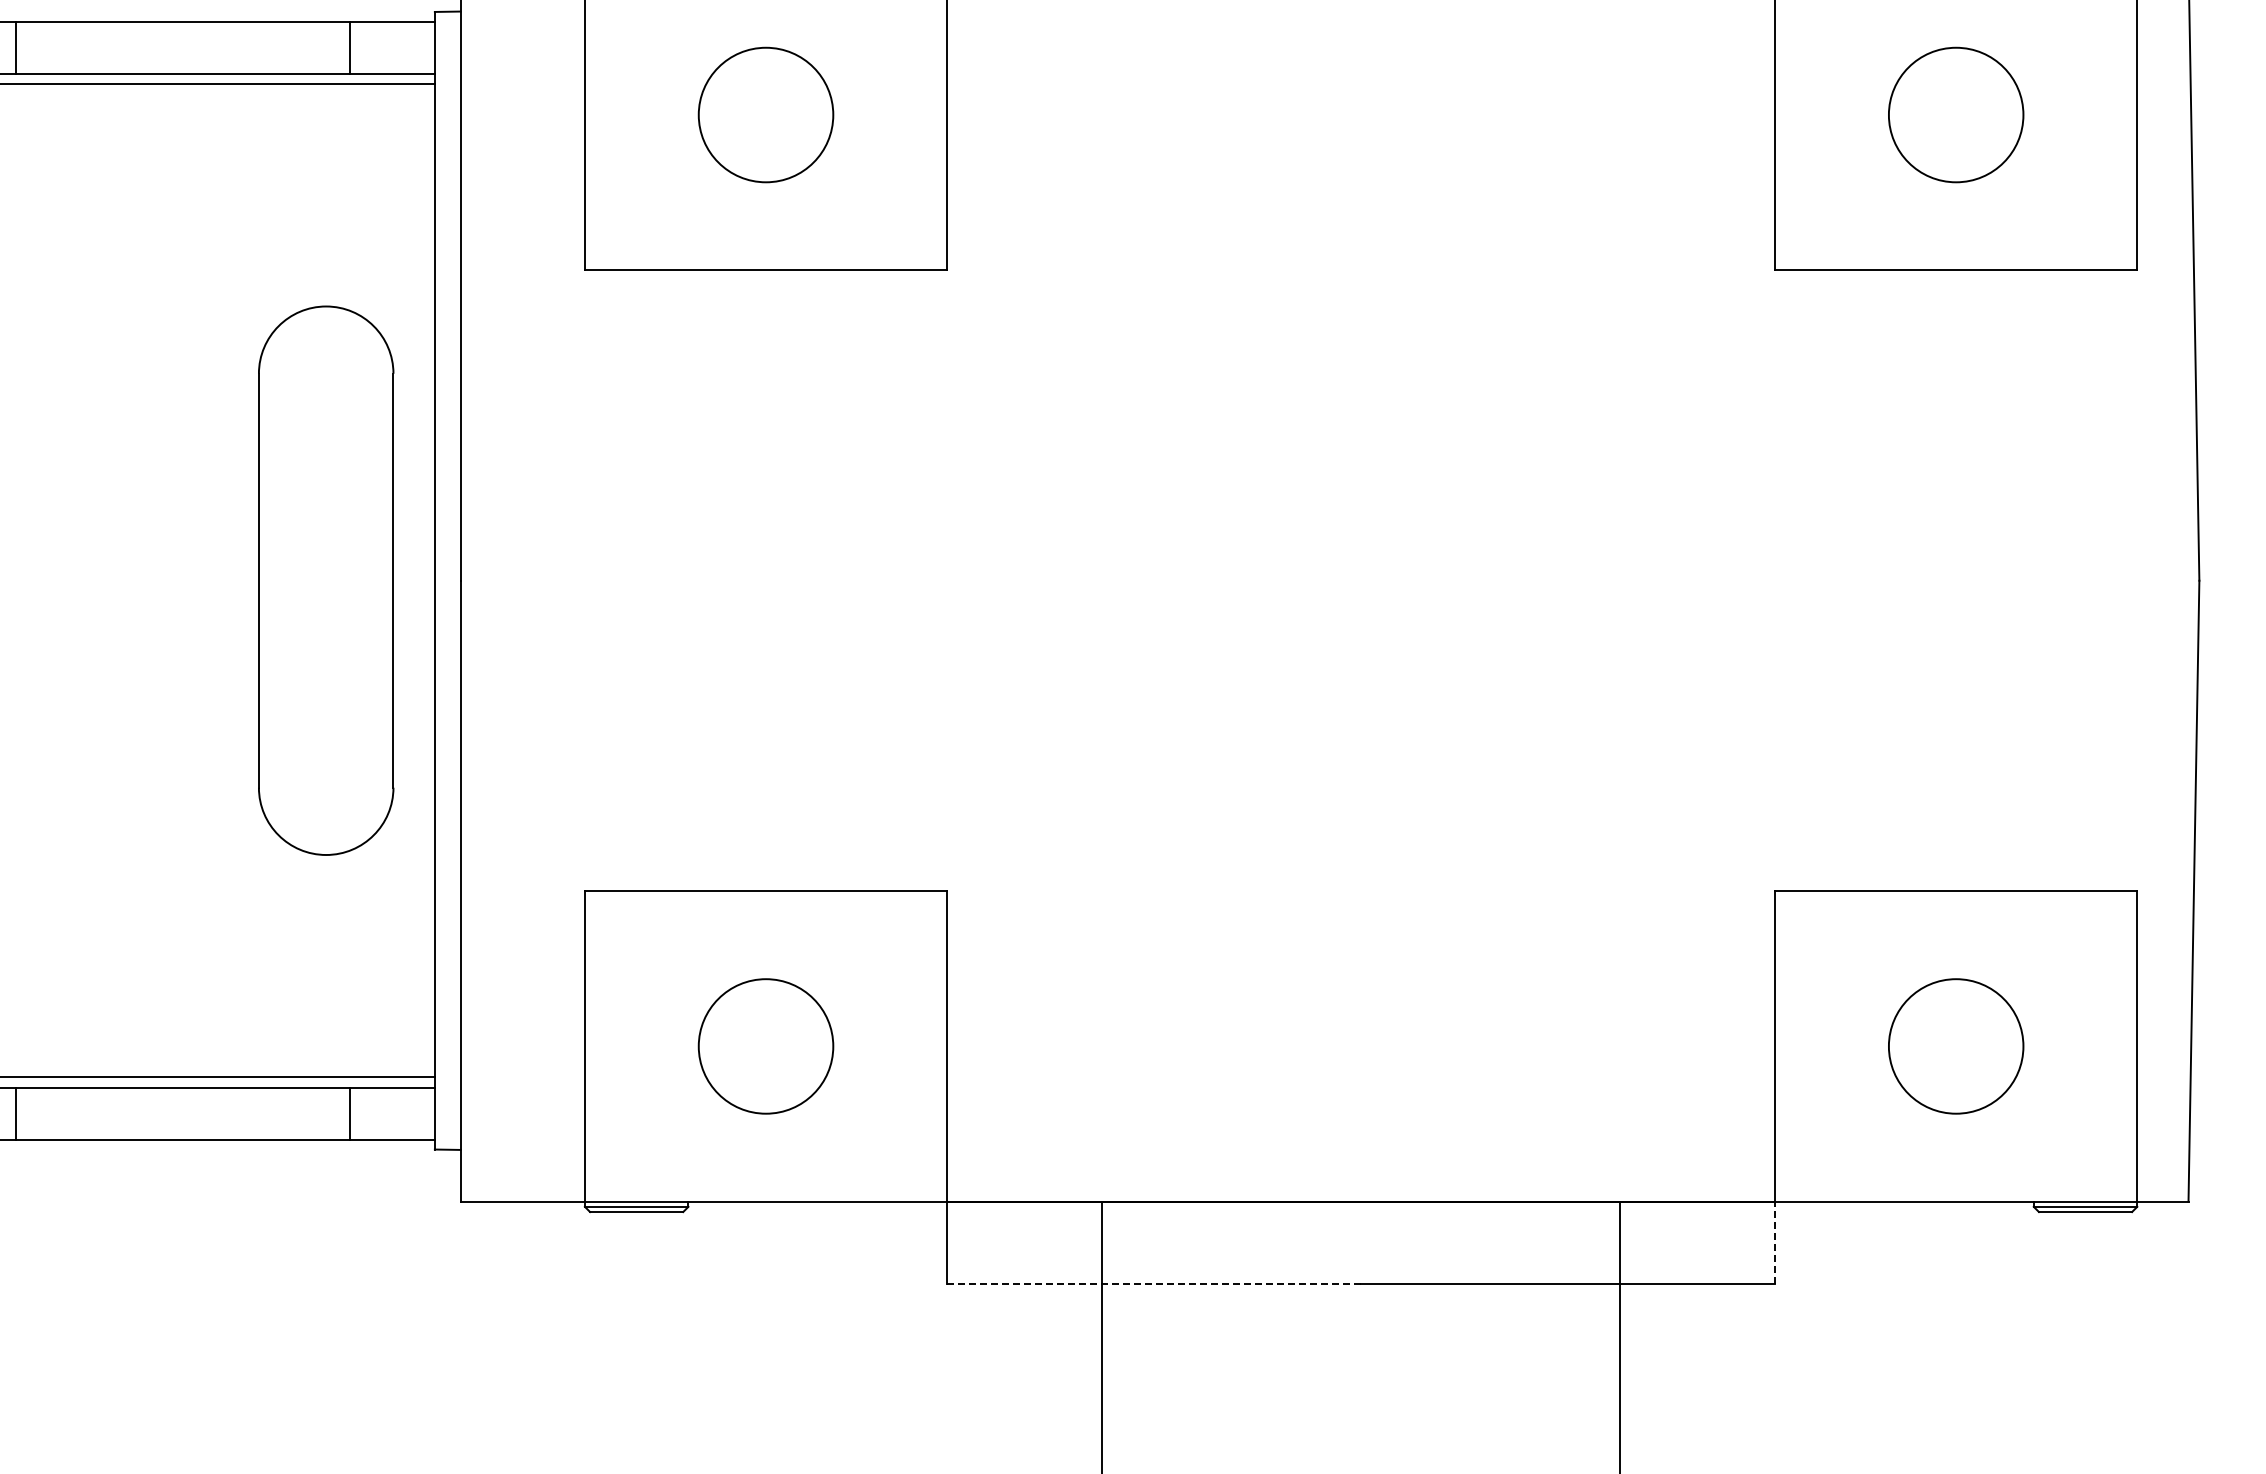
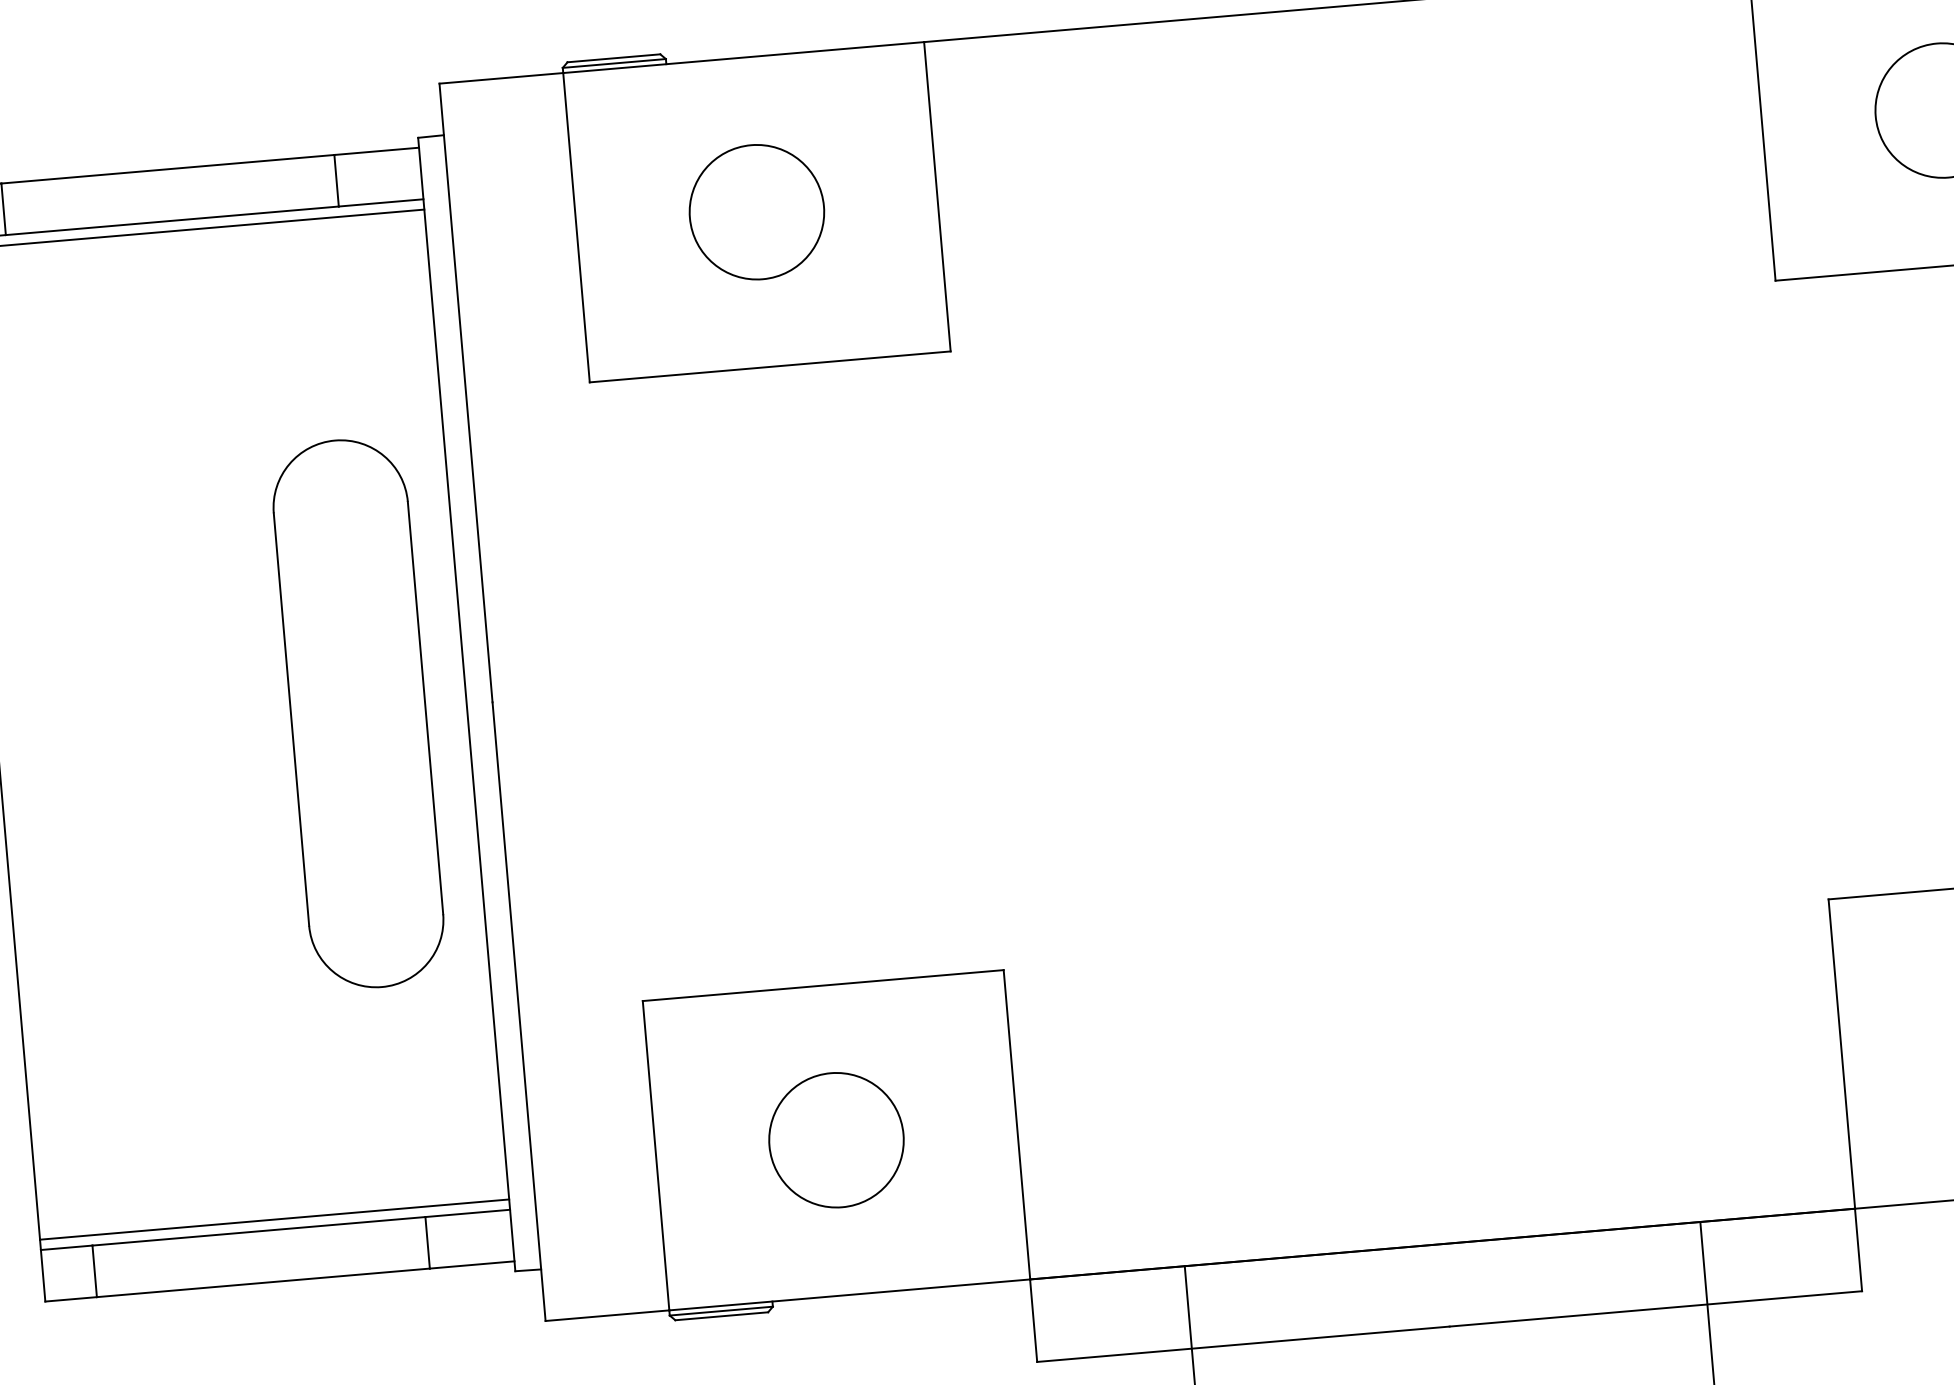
line: (1774, 1242) -> (1858, 1249), dashed -> solid
line: (1154, 1284) -> (1243, 1344), dashed -> solid

